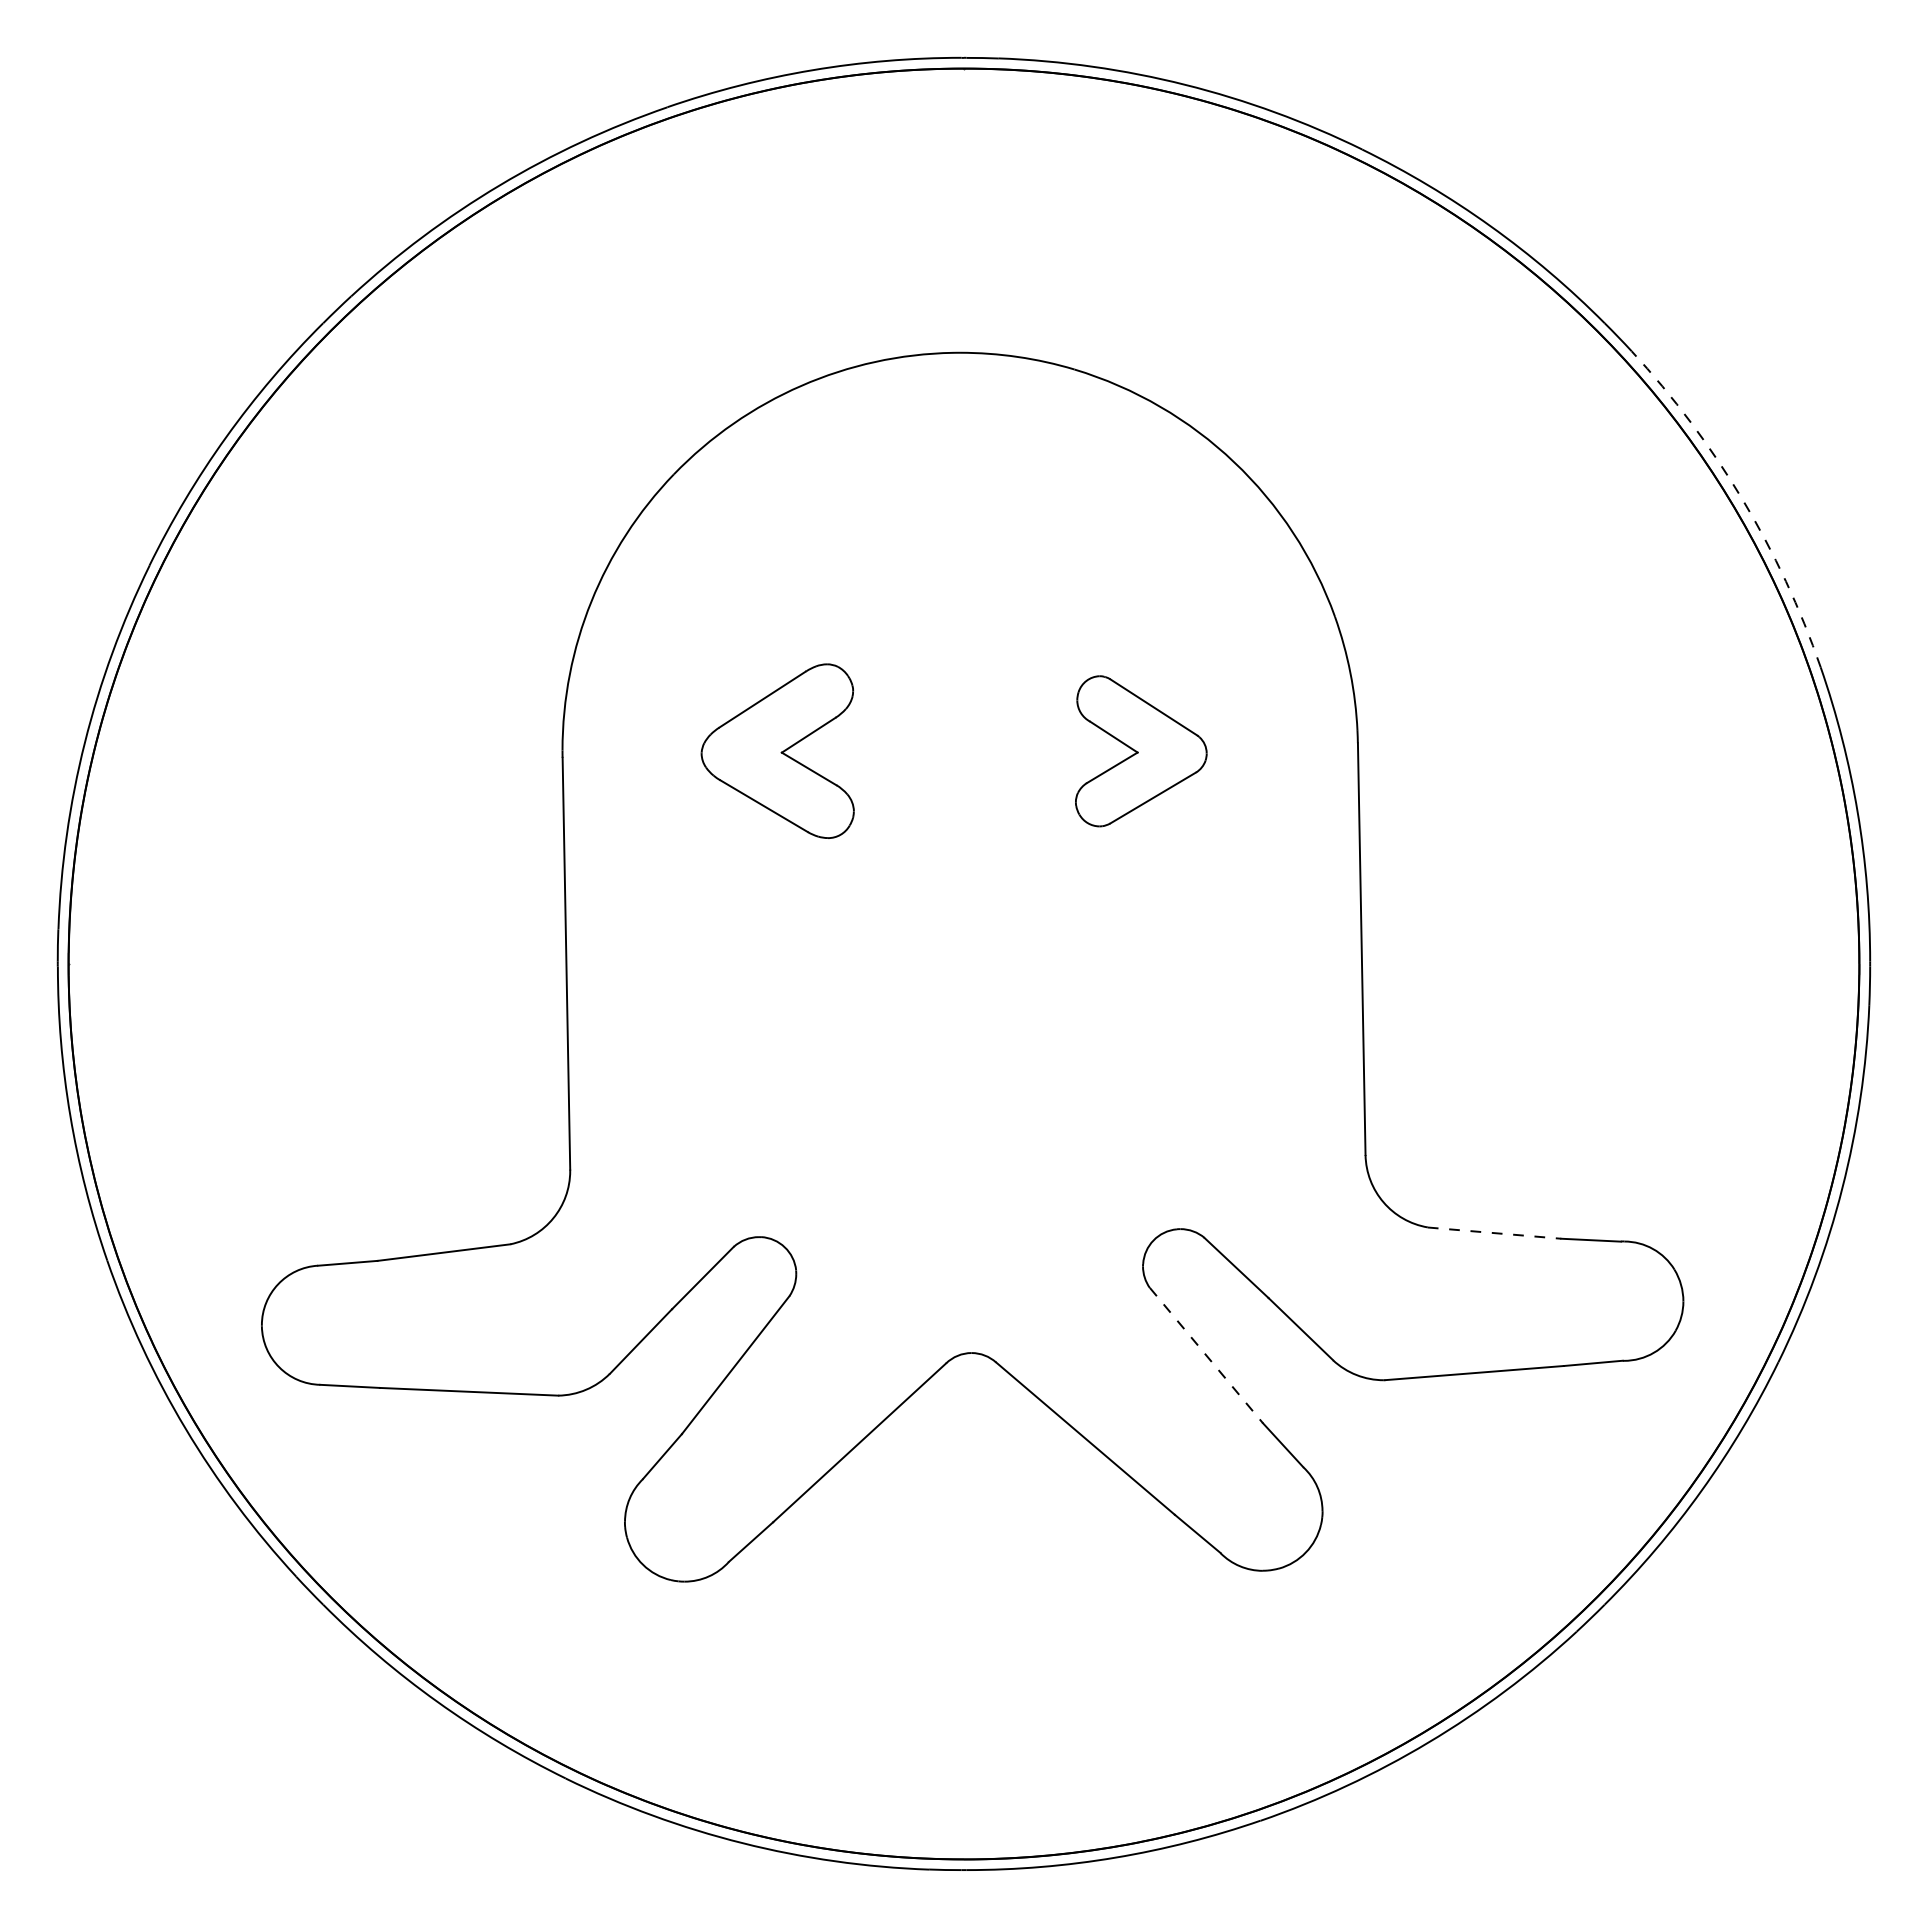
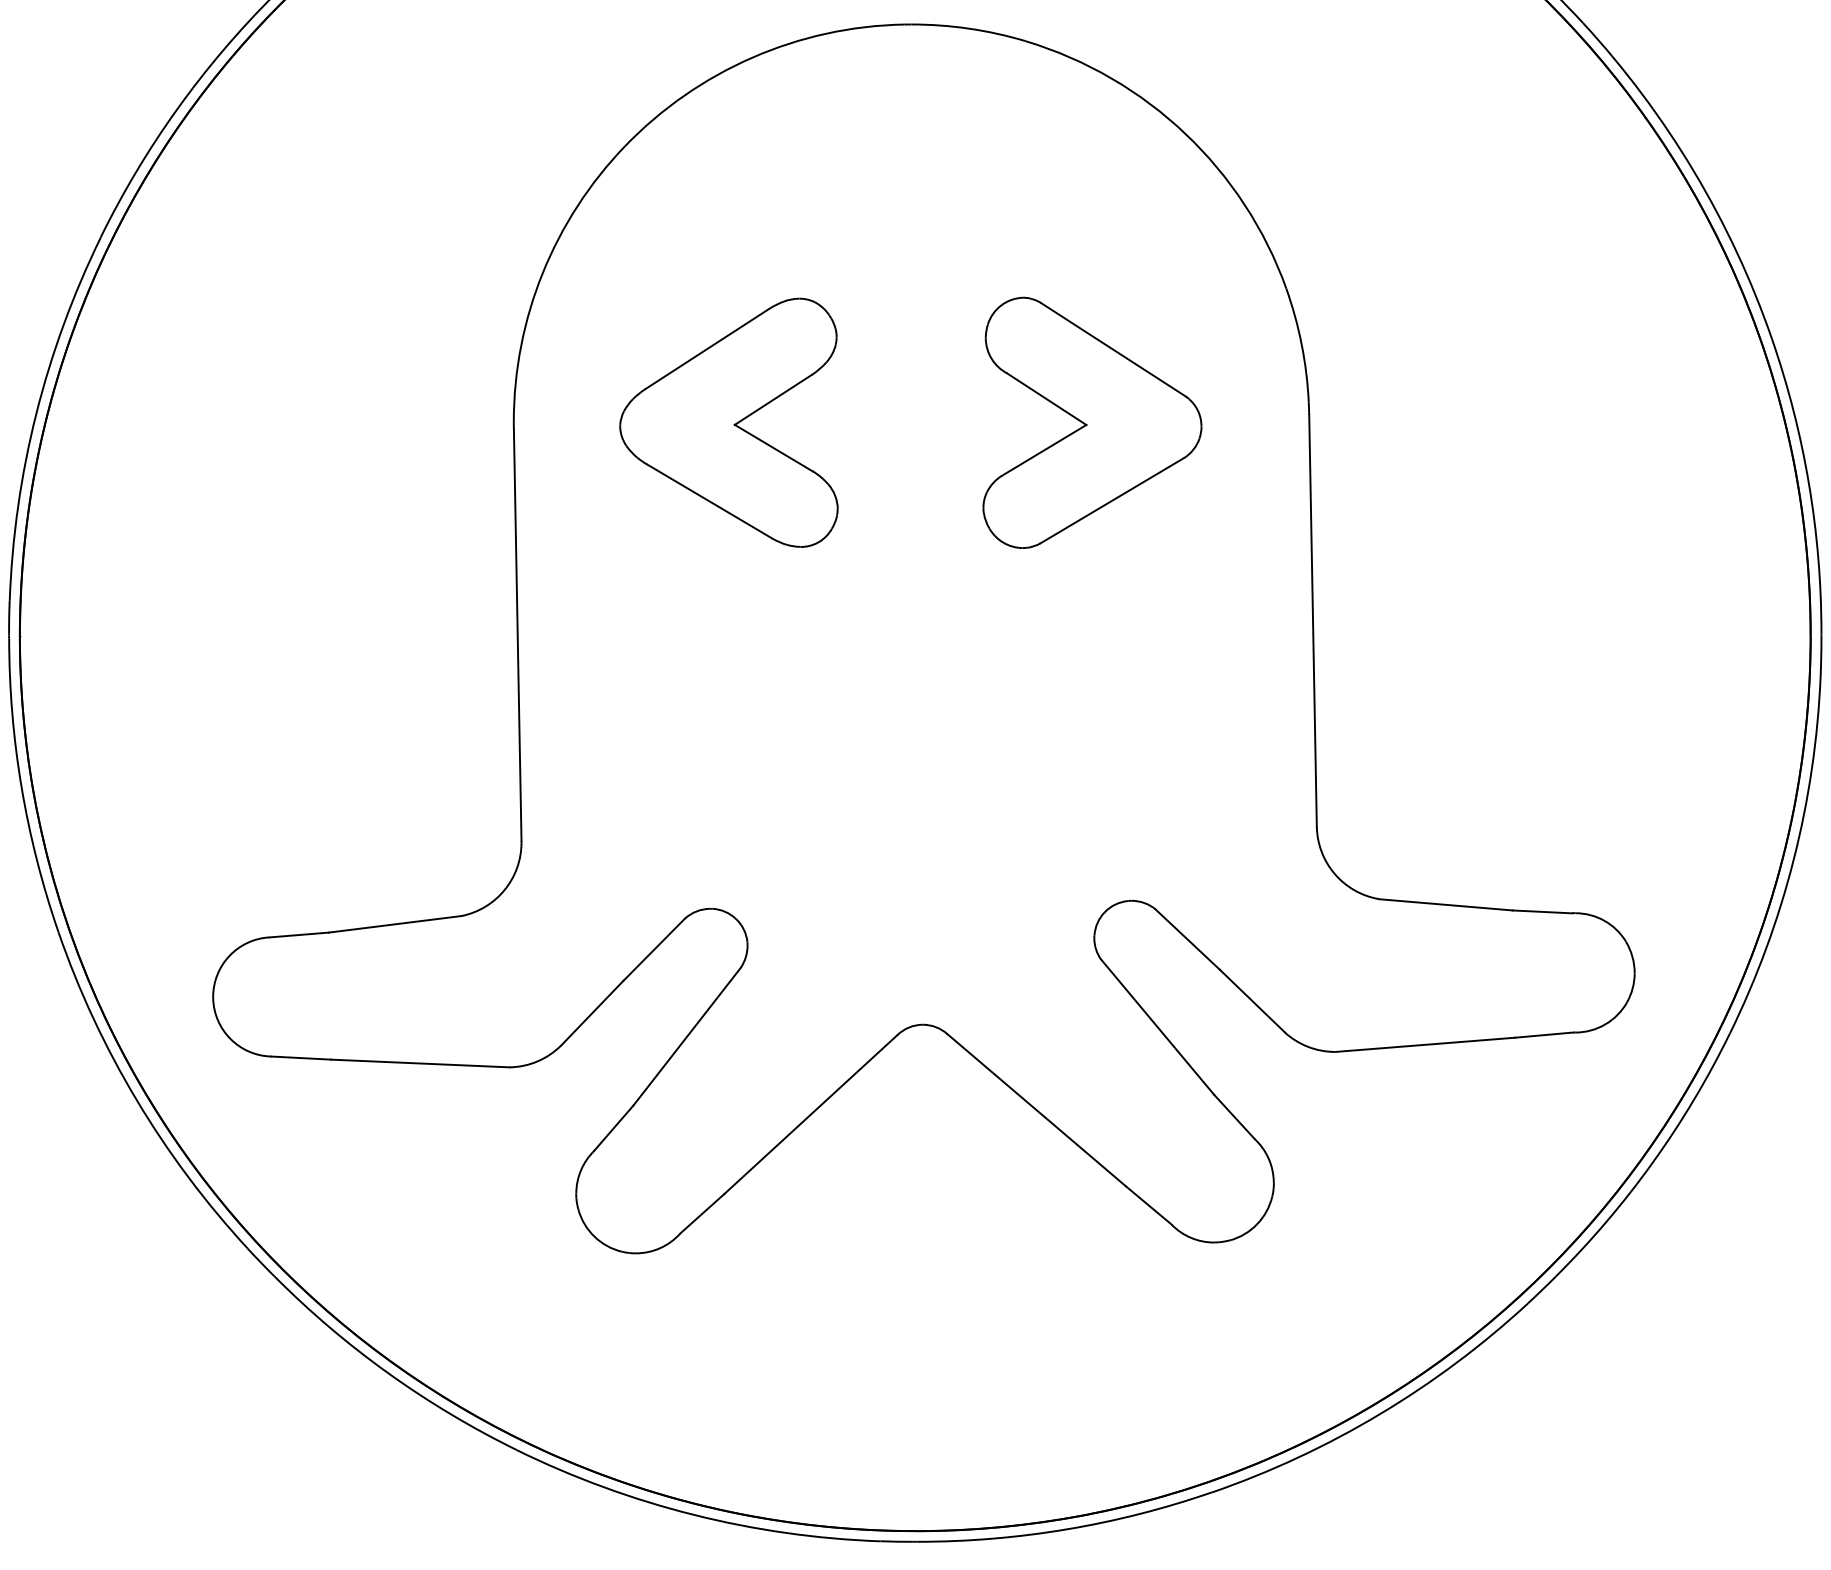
arc: (1742, 499) -> (1693, 171), dashed -> solid
part: (777, 751) -> (728, 423), size x1.43
part: (1141, 751) -> (1092, 423), size x1.67
line: (1494, 1233) -> (1445, 905), dashed -> solid
line: (1206, 1356) -> (1157, 1028), dashed -> solid

